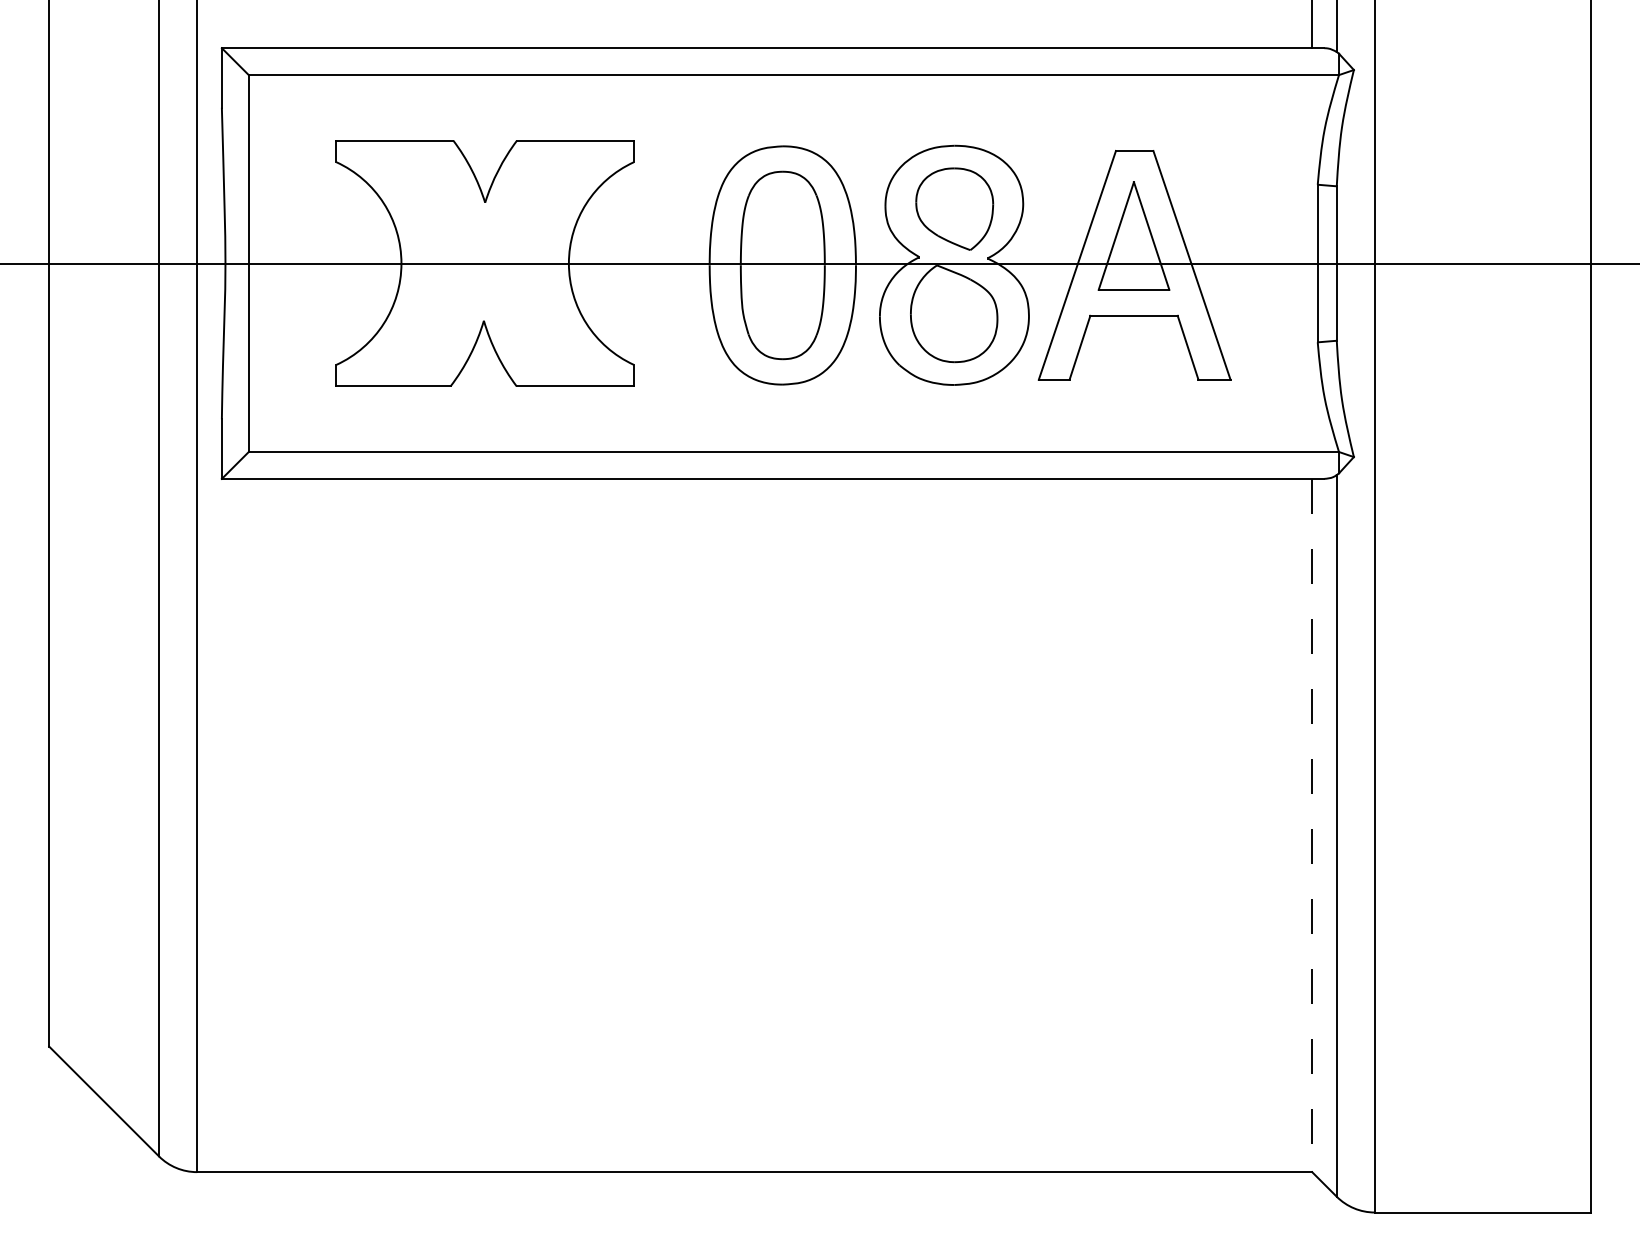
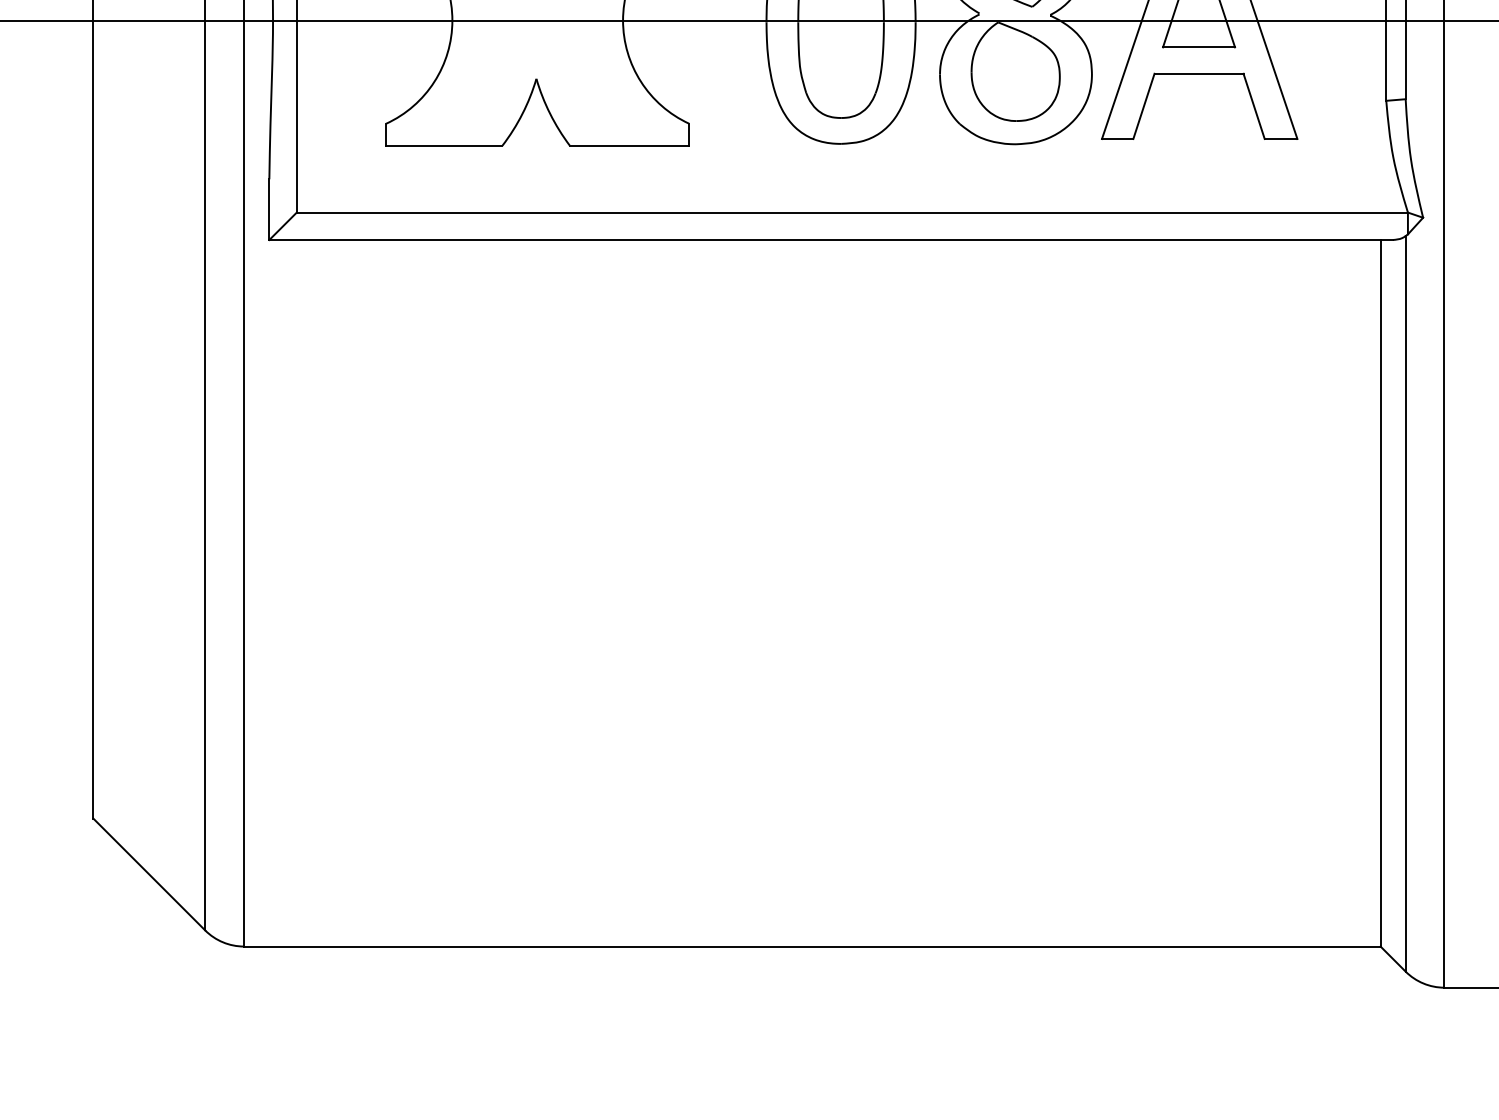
line: (1312, 825) -> (1380, 593), dashed -> solid

